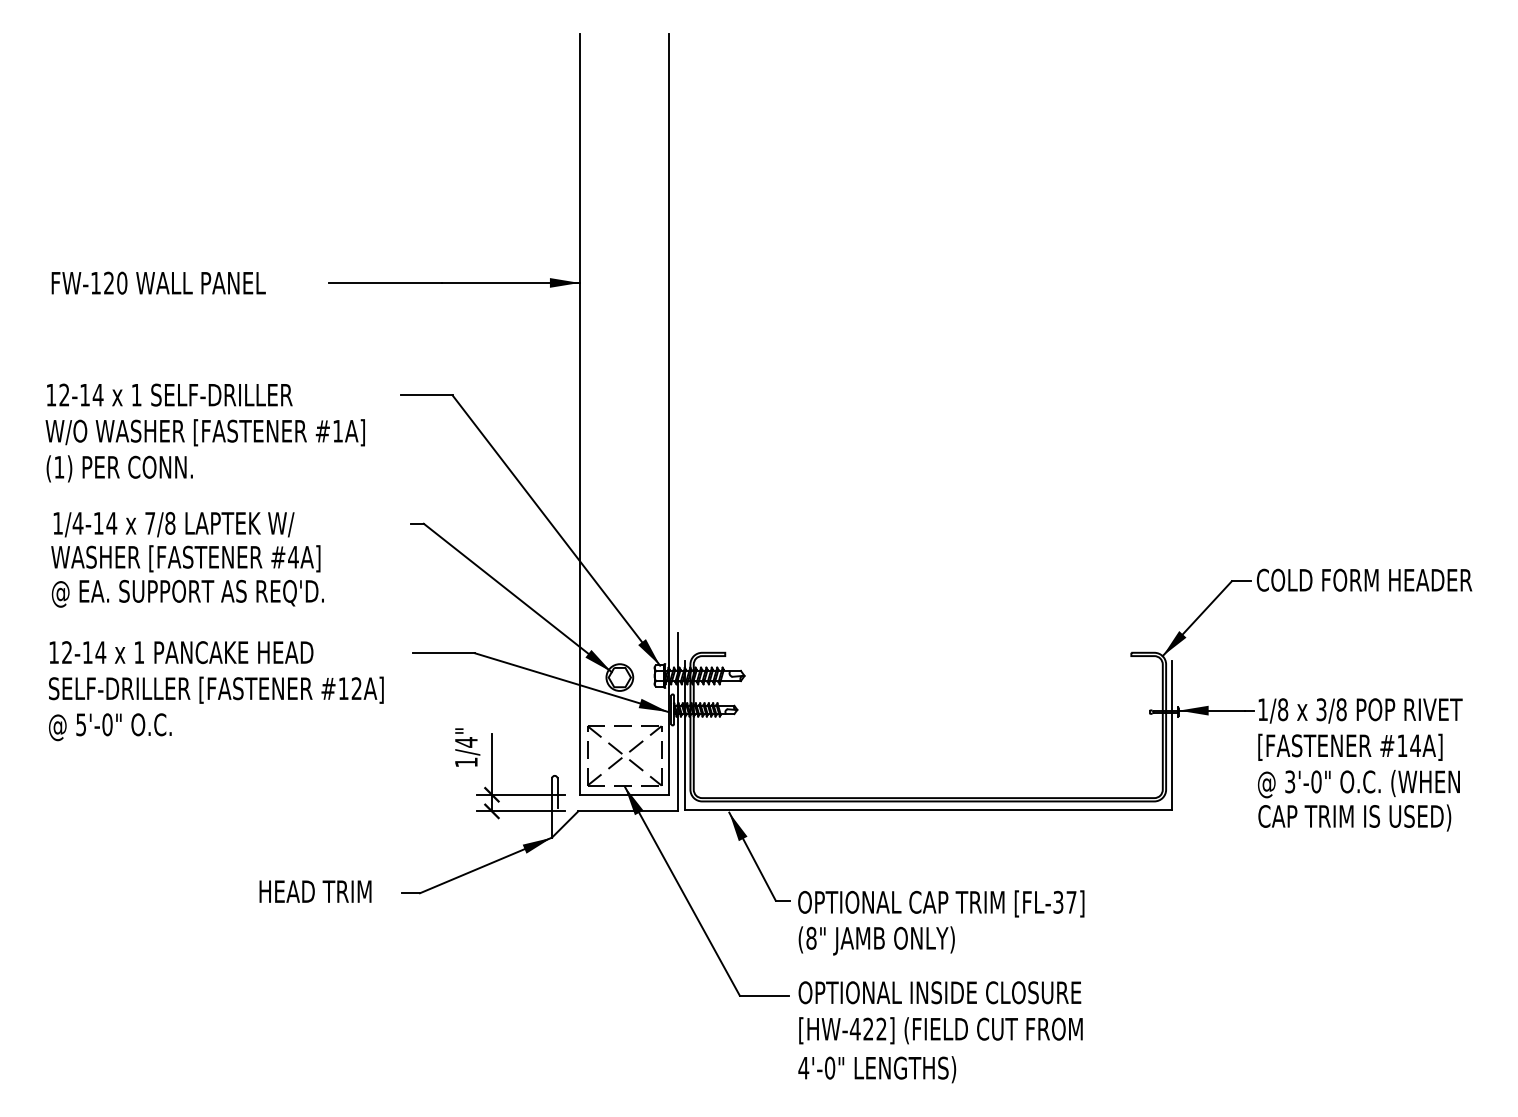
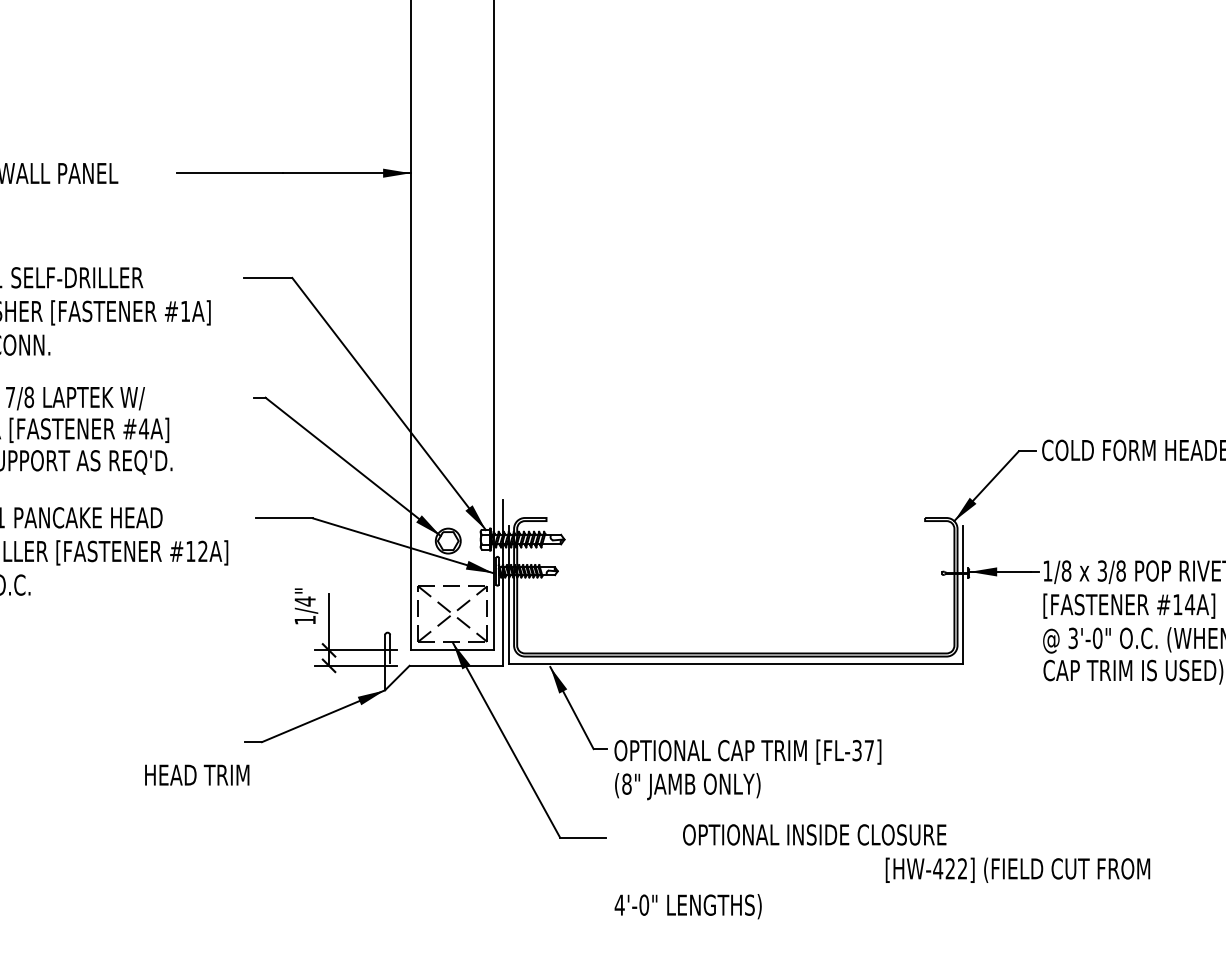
text: (315, 891) -> (197, 775), moved
text: (939, 992) -> (814, 834), moved
text: (940, 1030) -> (1017, 870), moved

